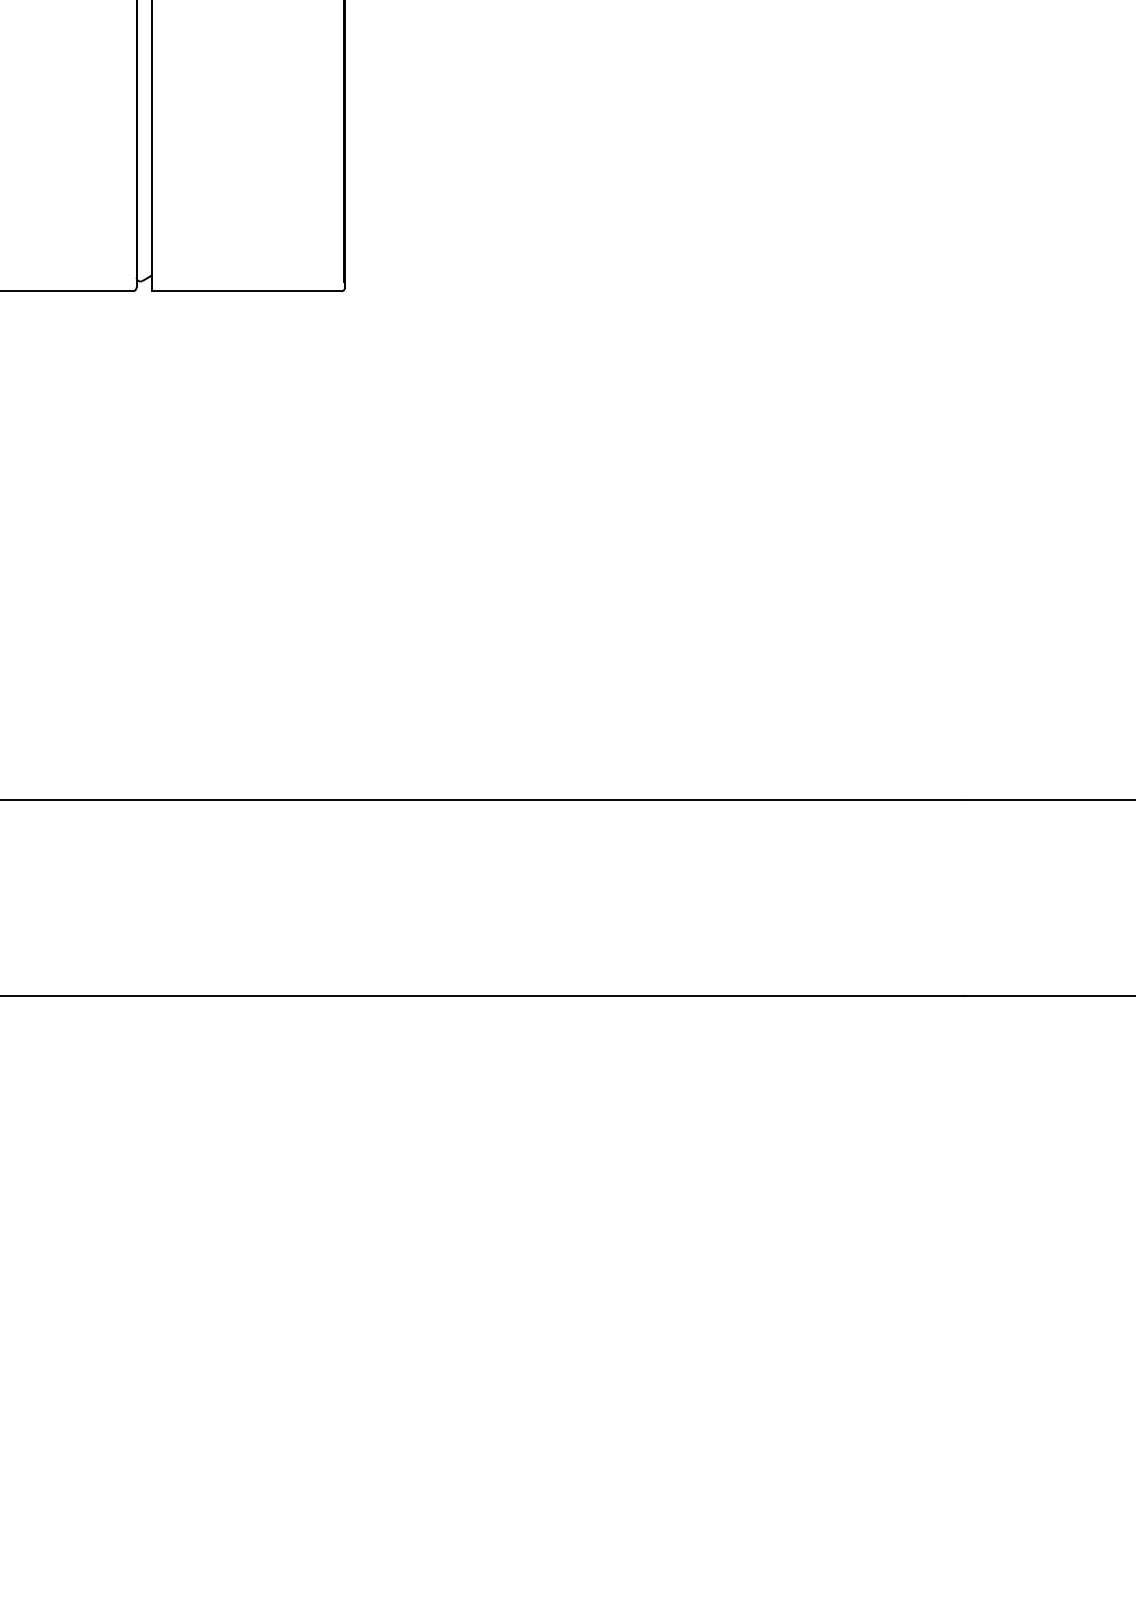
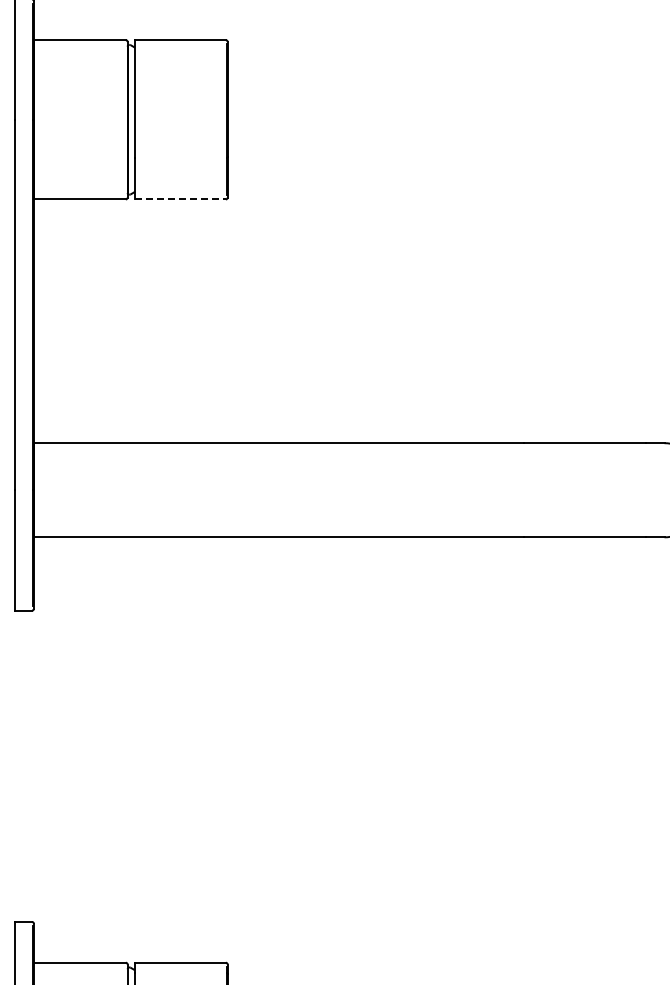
line: (246, 291) -> (180, 199), solid -> dashed

